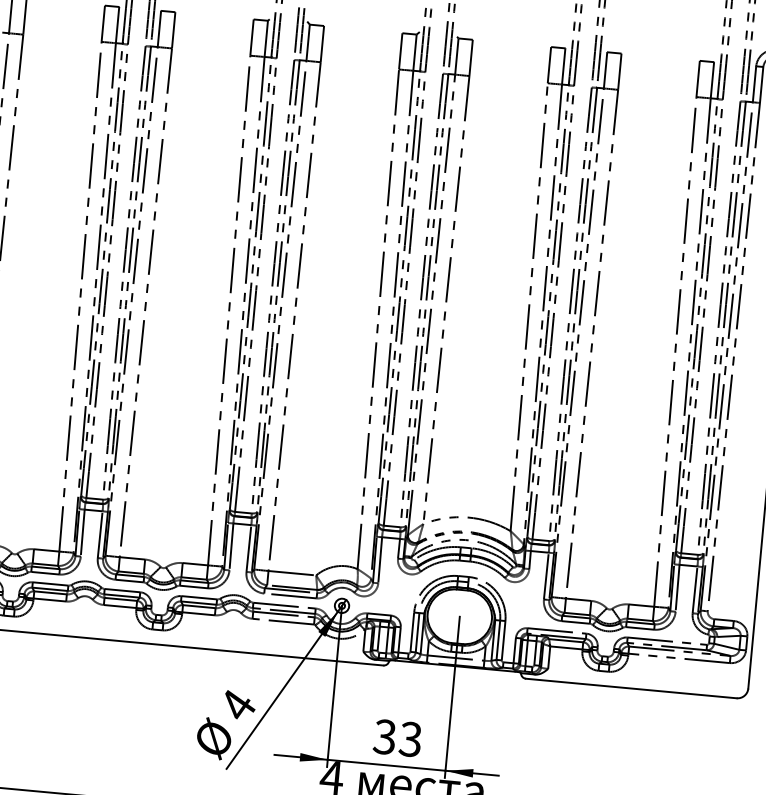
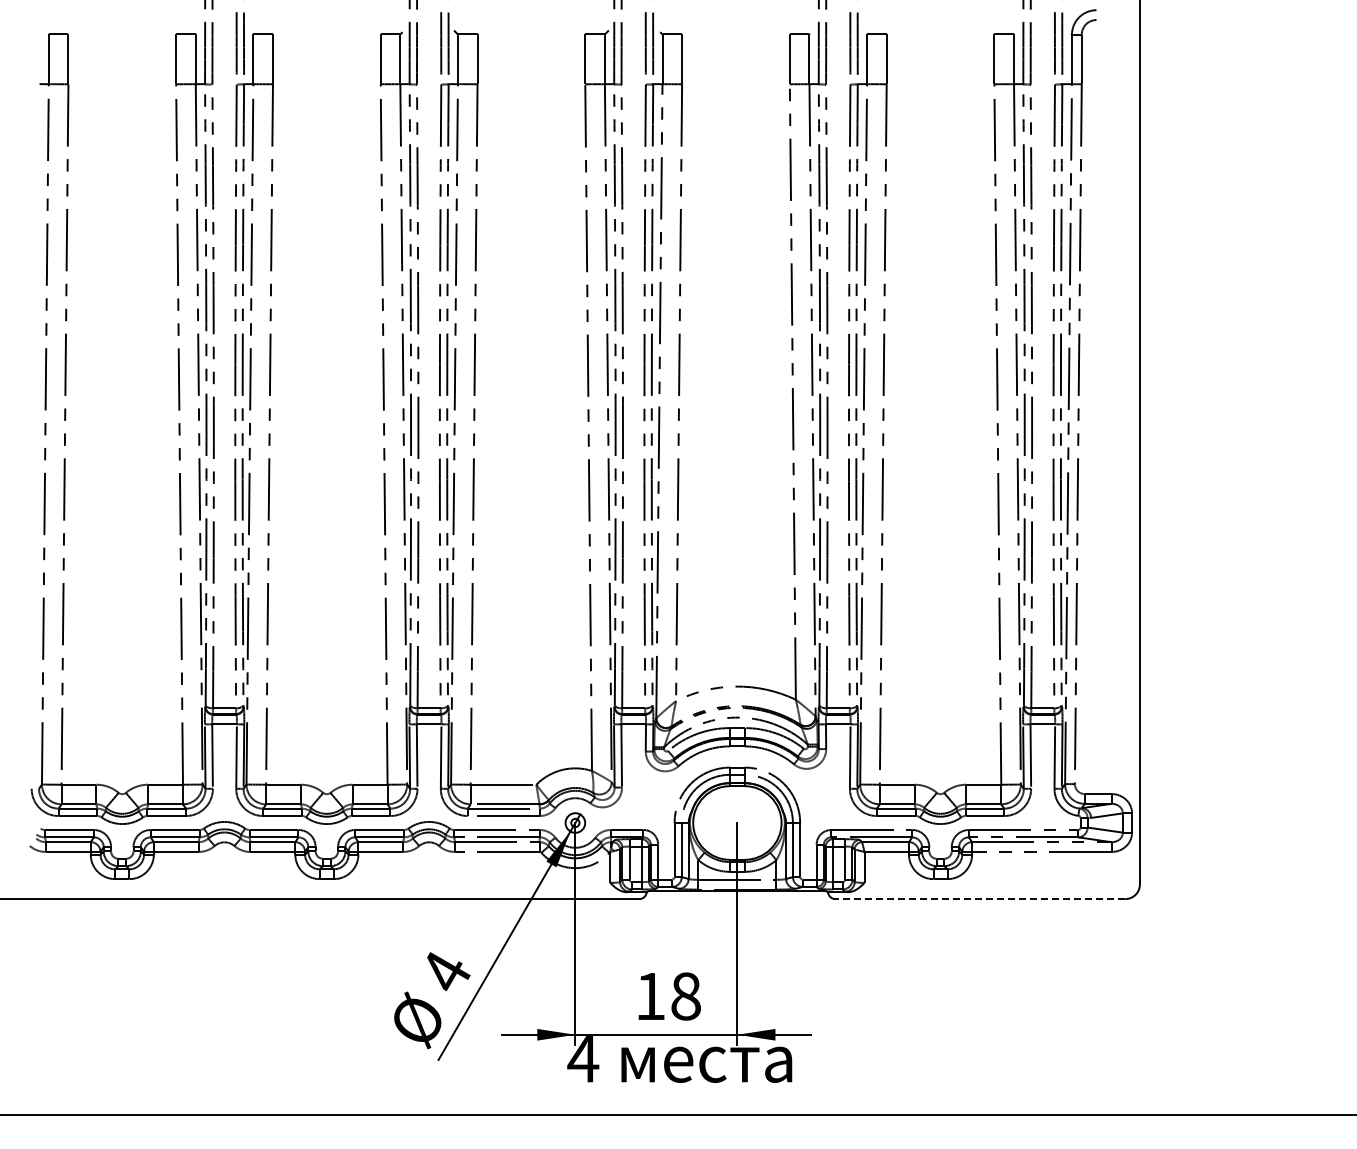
line: (631, 688) -> (980, 899), solid -> dashed
text: (397, 738) -> (667, 996), 33 -> 18

